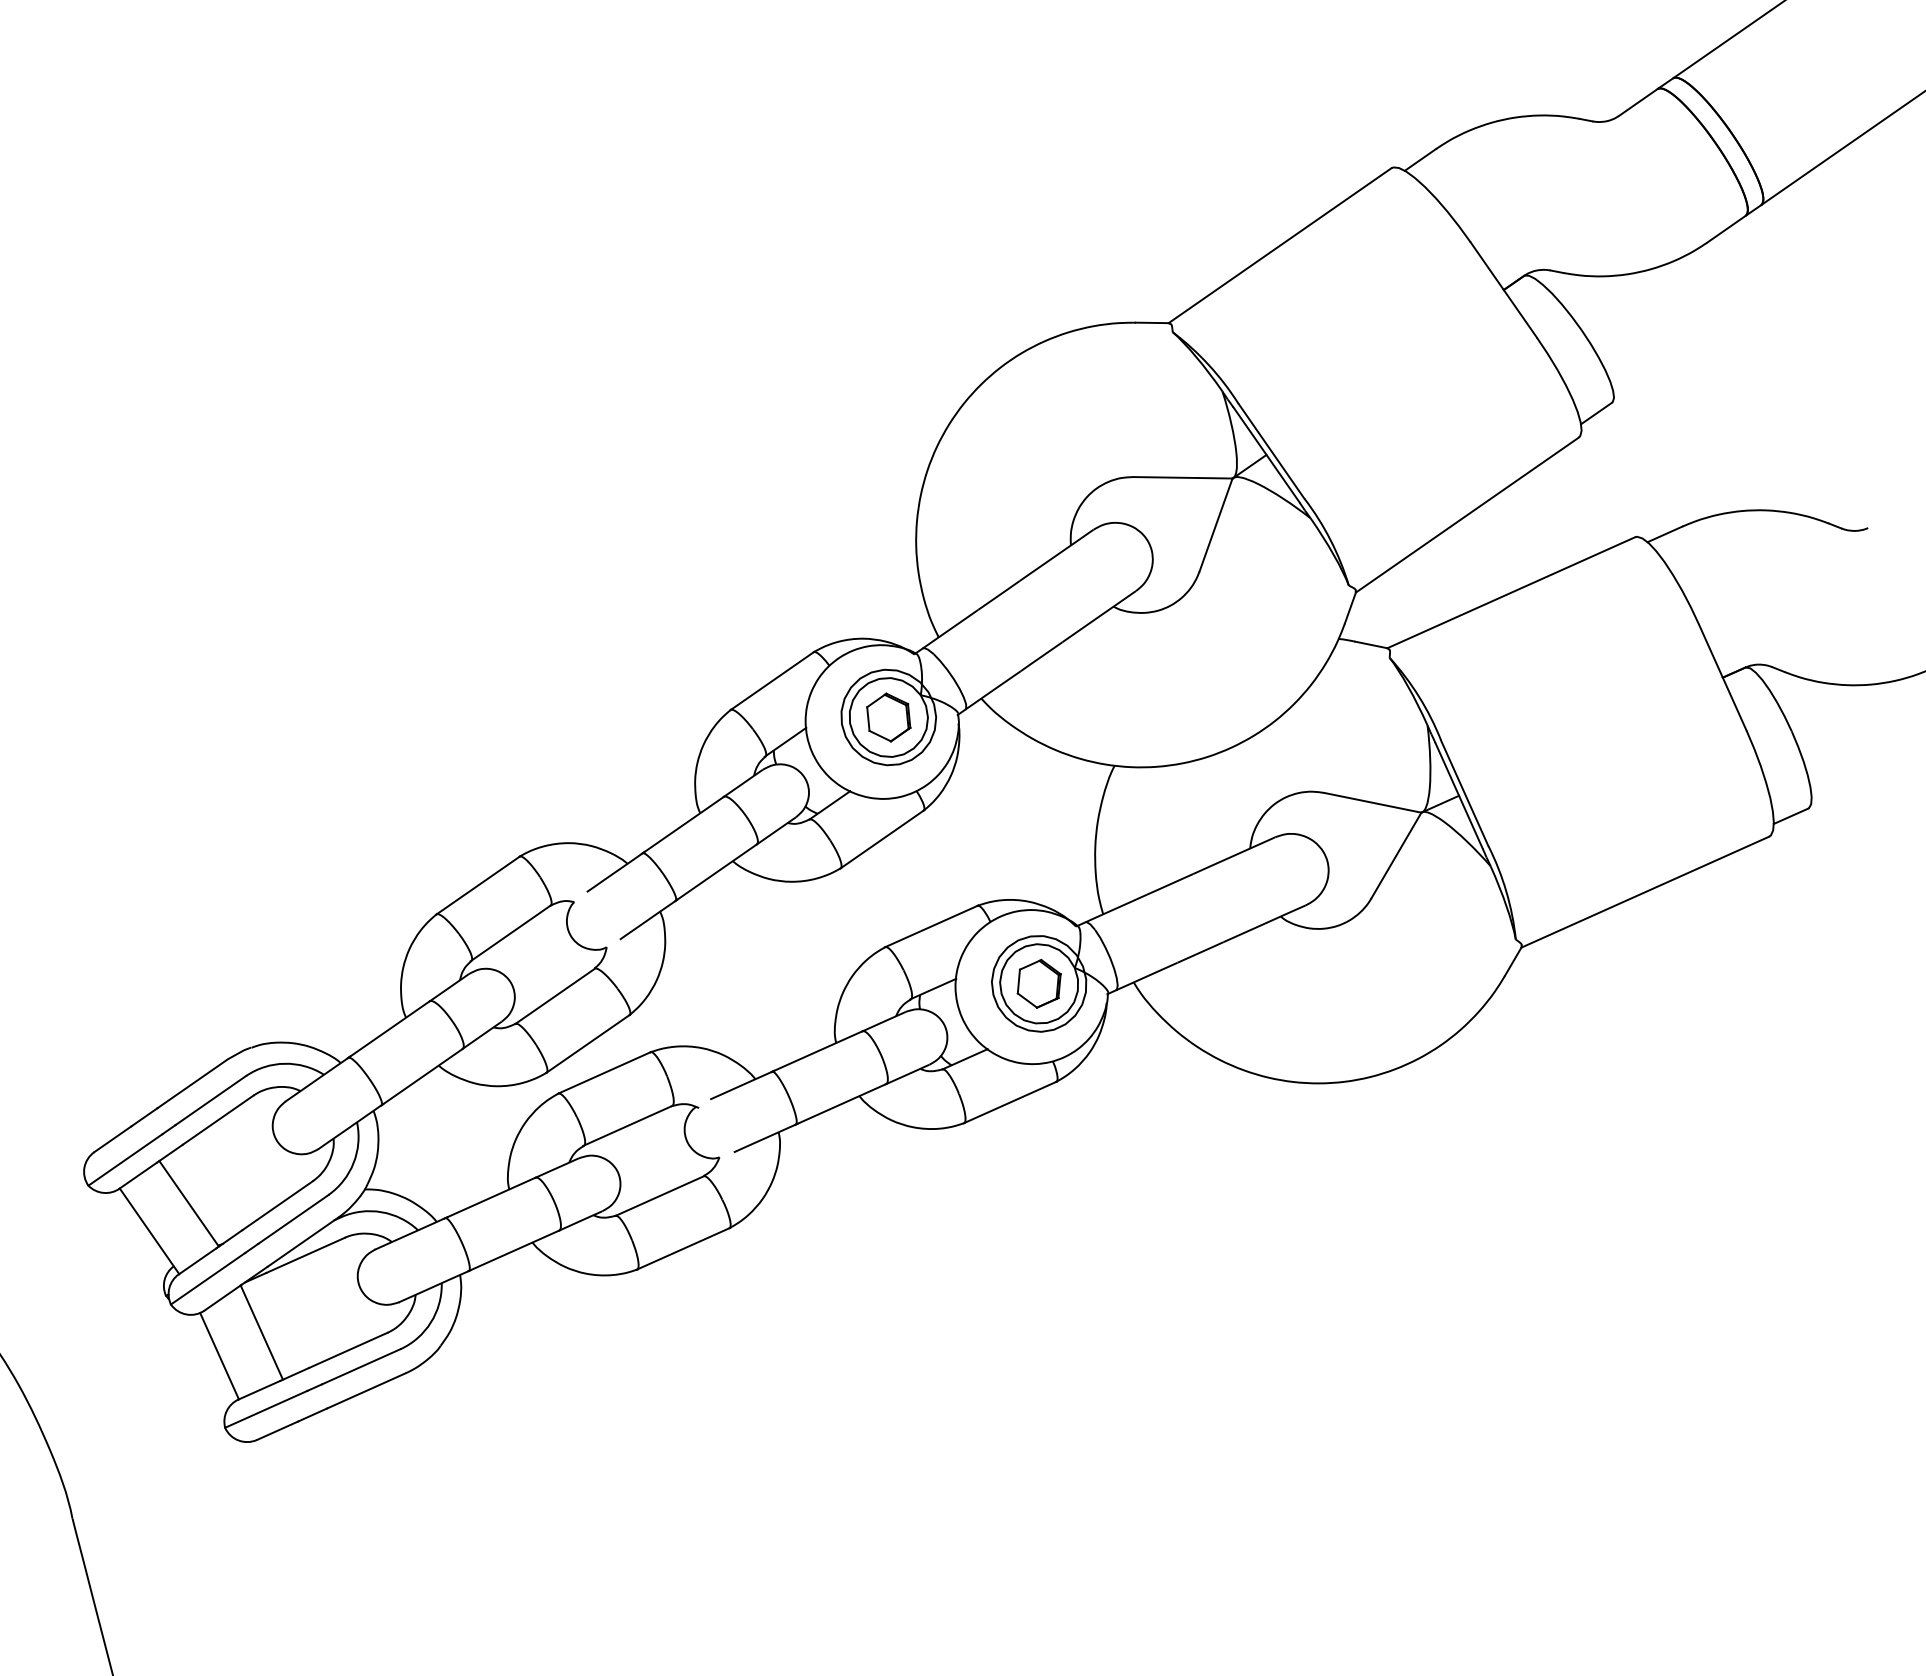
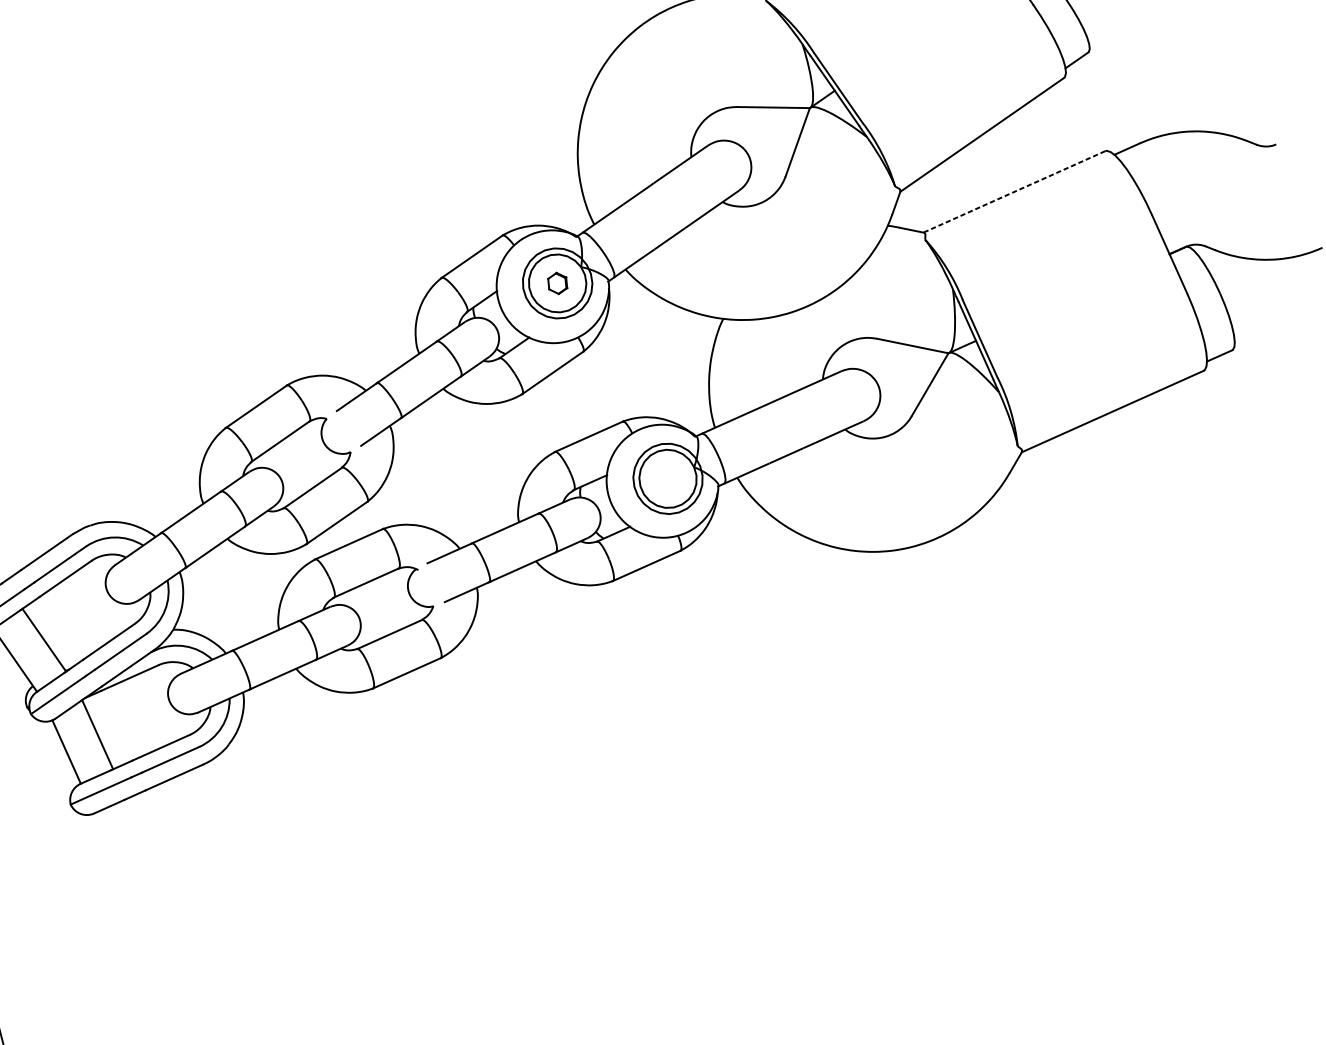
line: (1511, 592) -> (1014, 191), solid -> dashed
part: (888, 717) -> (557, 283), size x0.6
part: (1038, 983) -> (667, 478), removed

